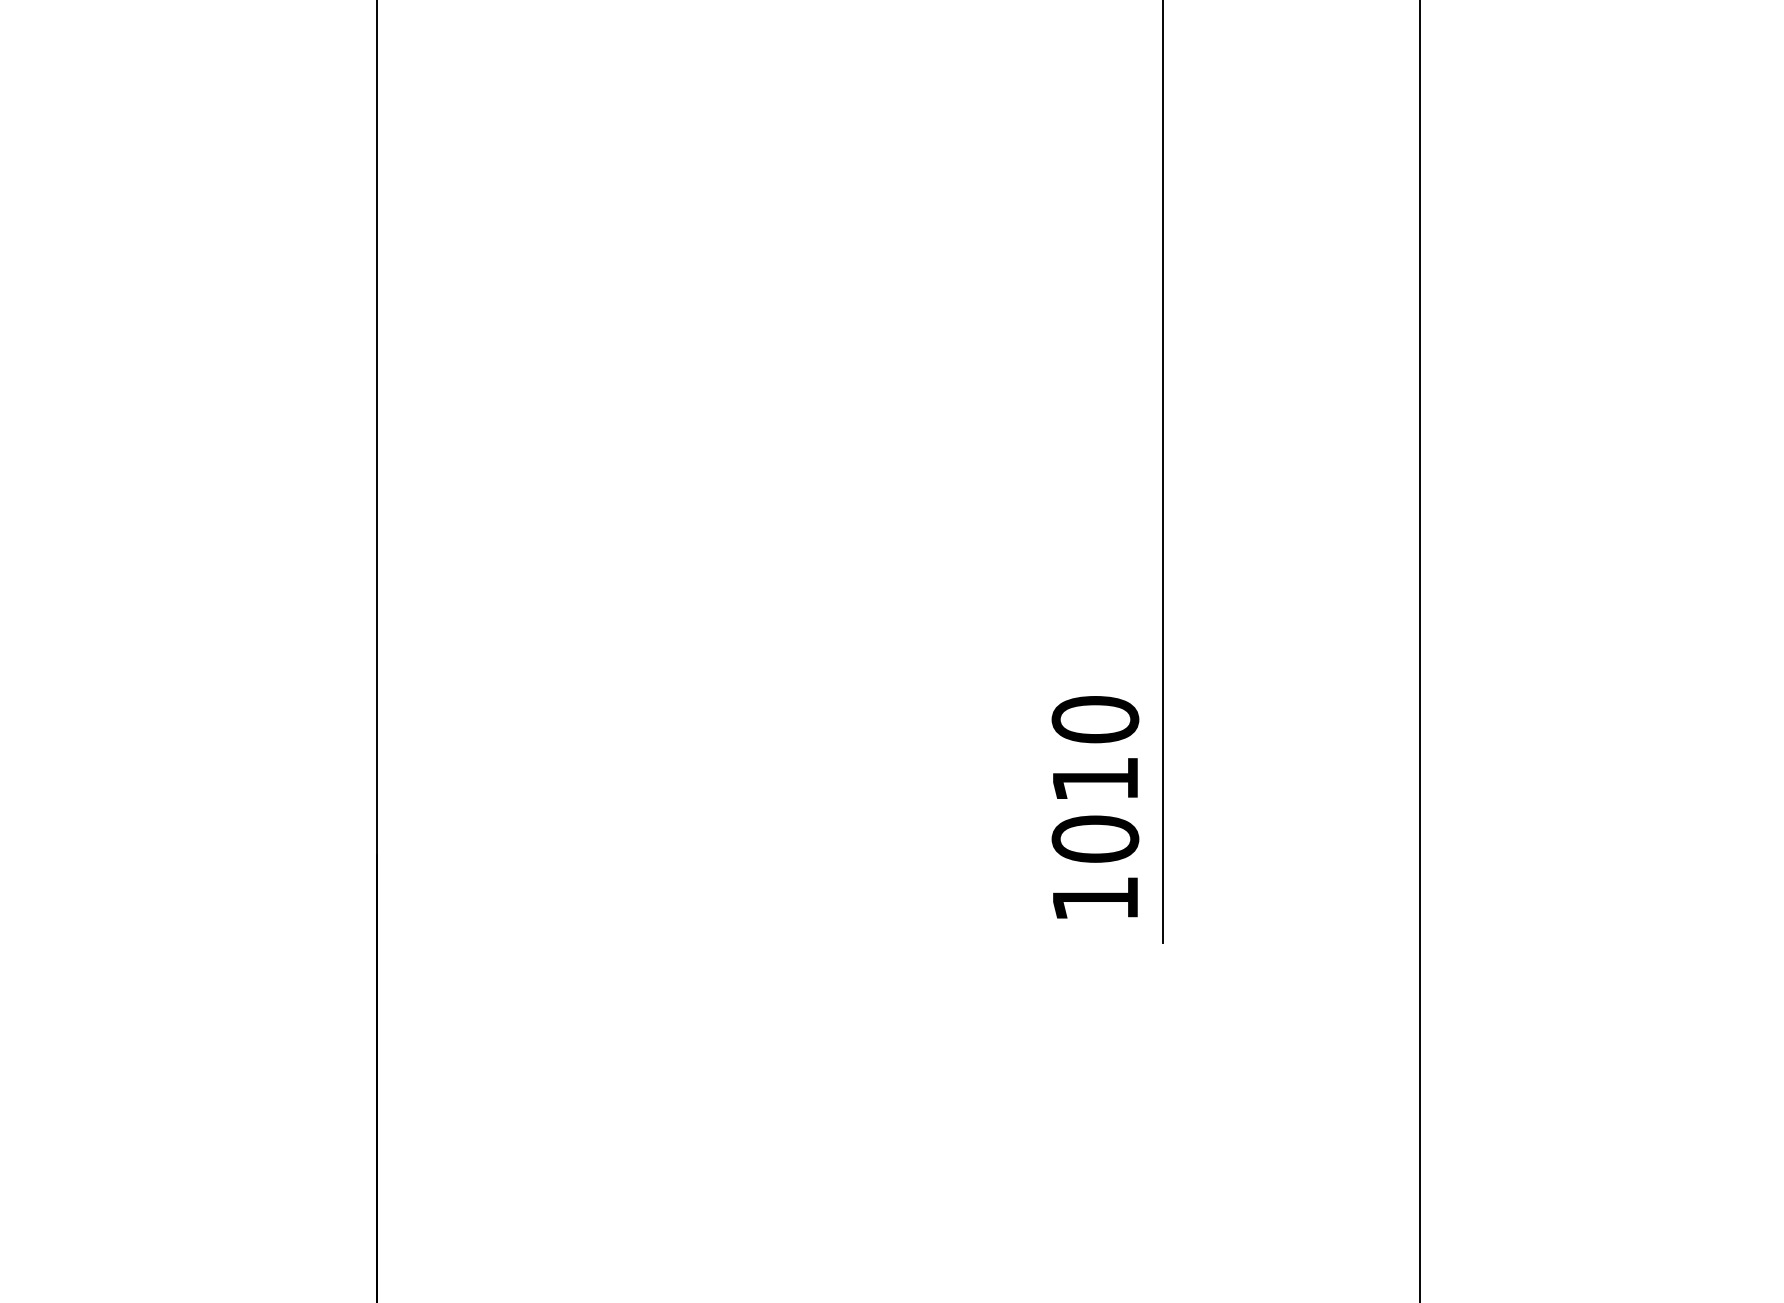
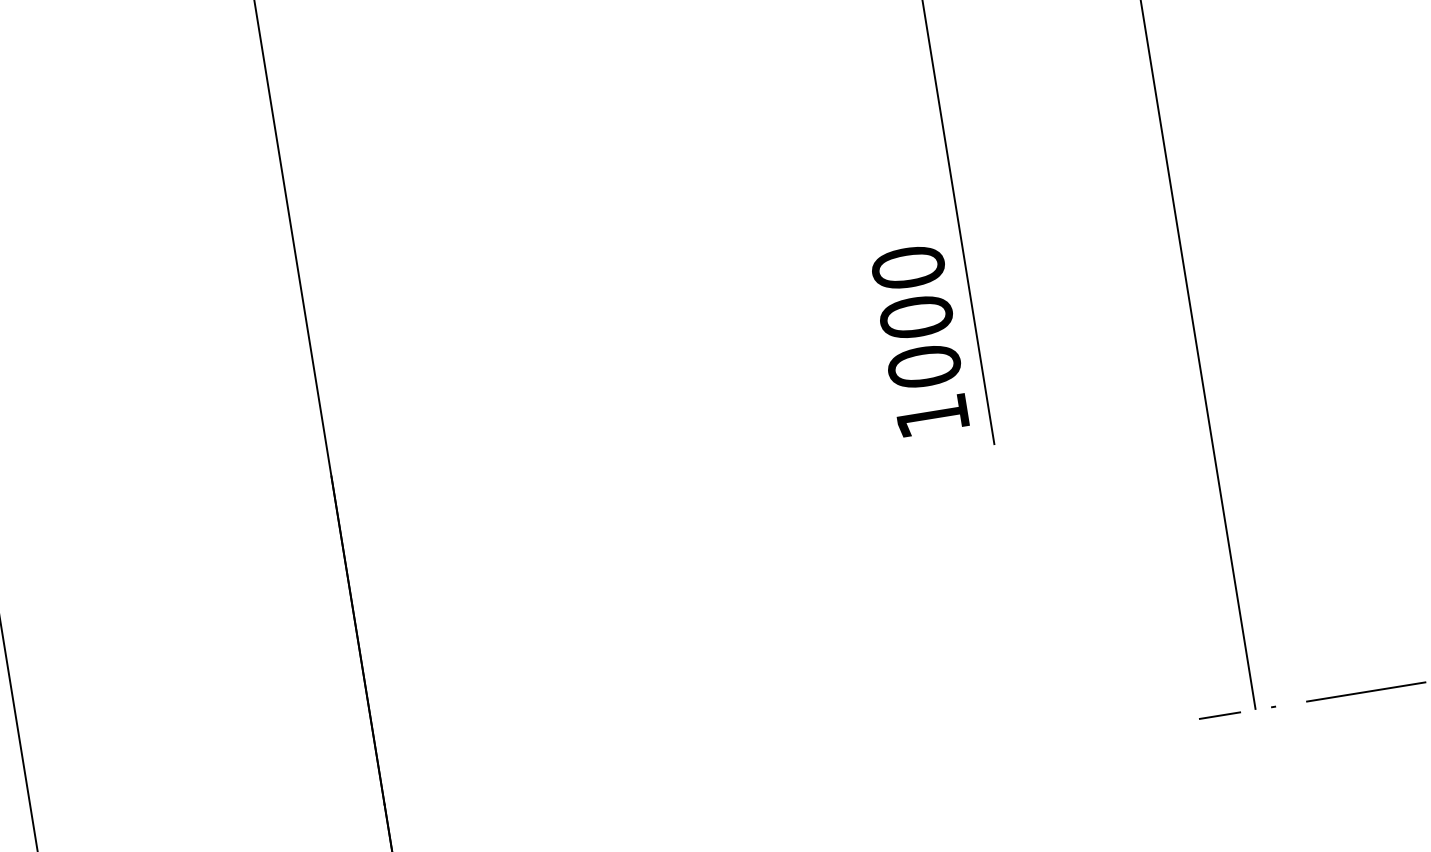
text: (1095, 778) -> (916, 316), 1010 -> 1000

